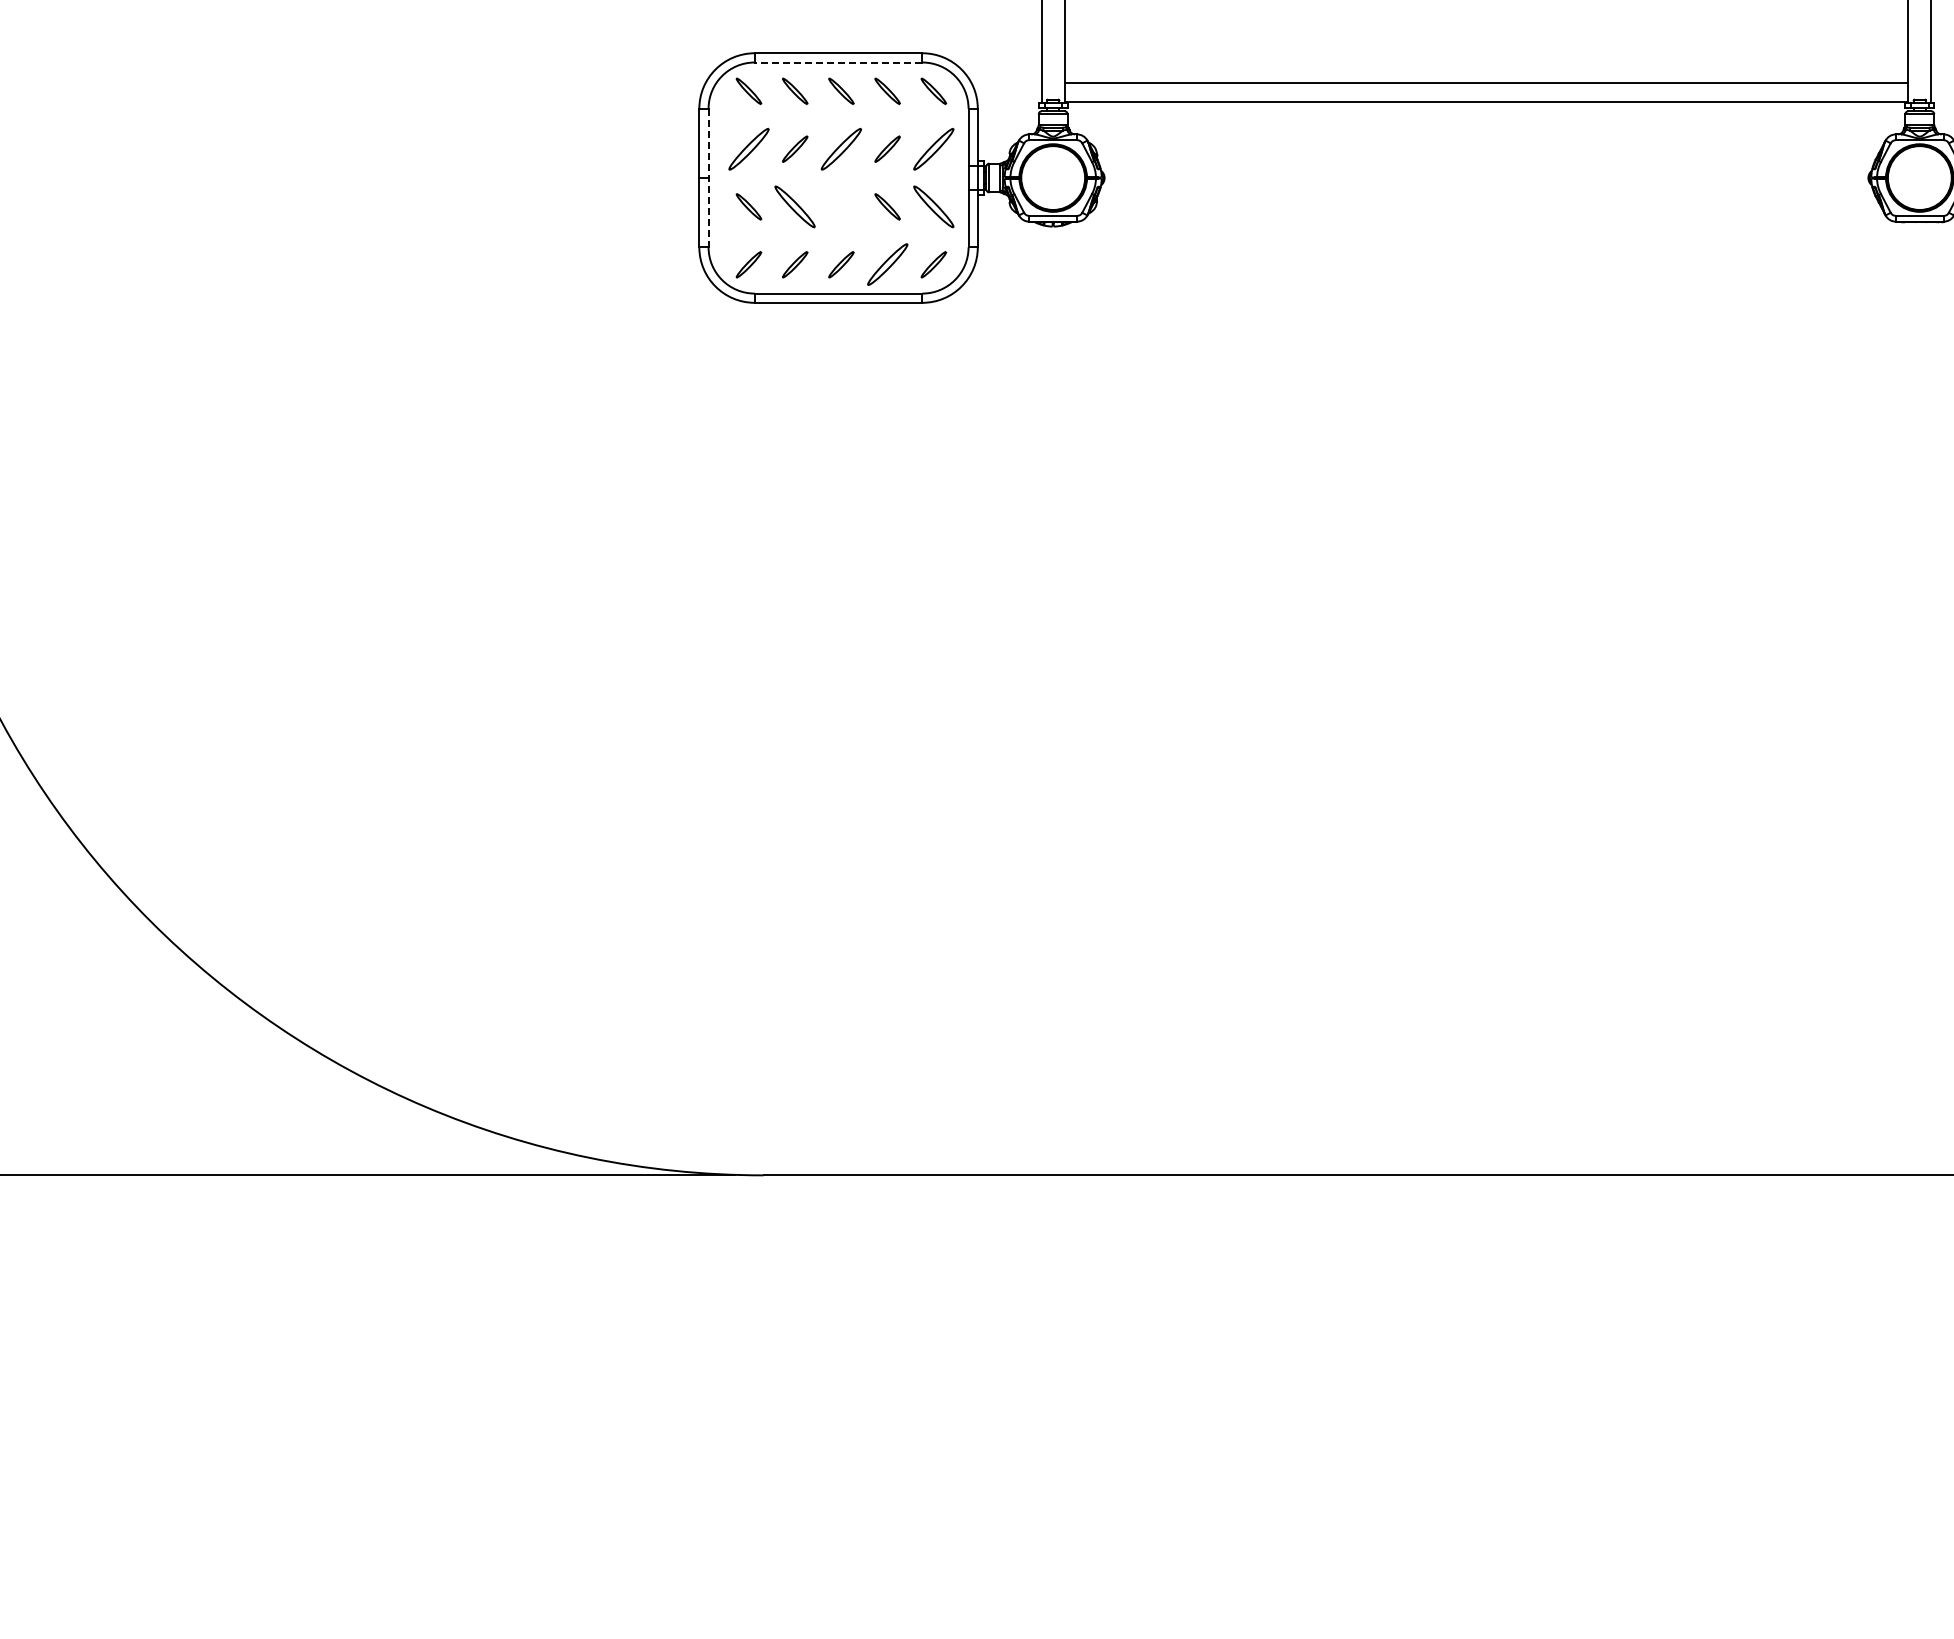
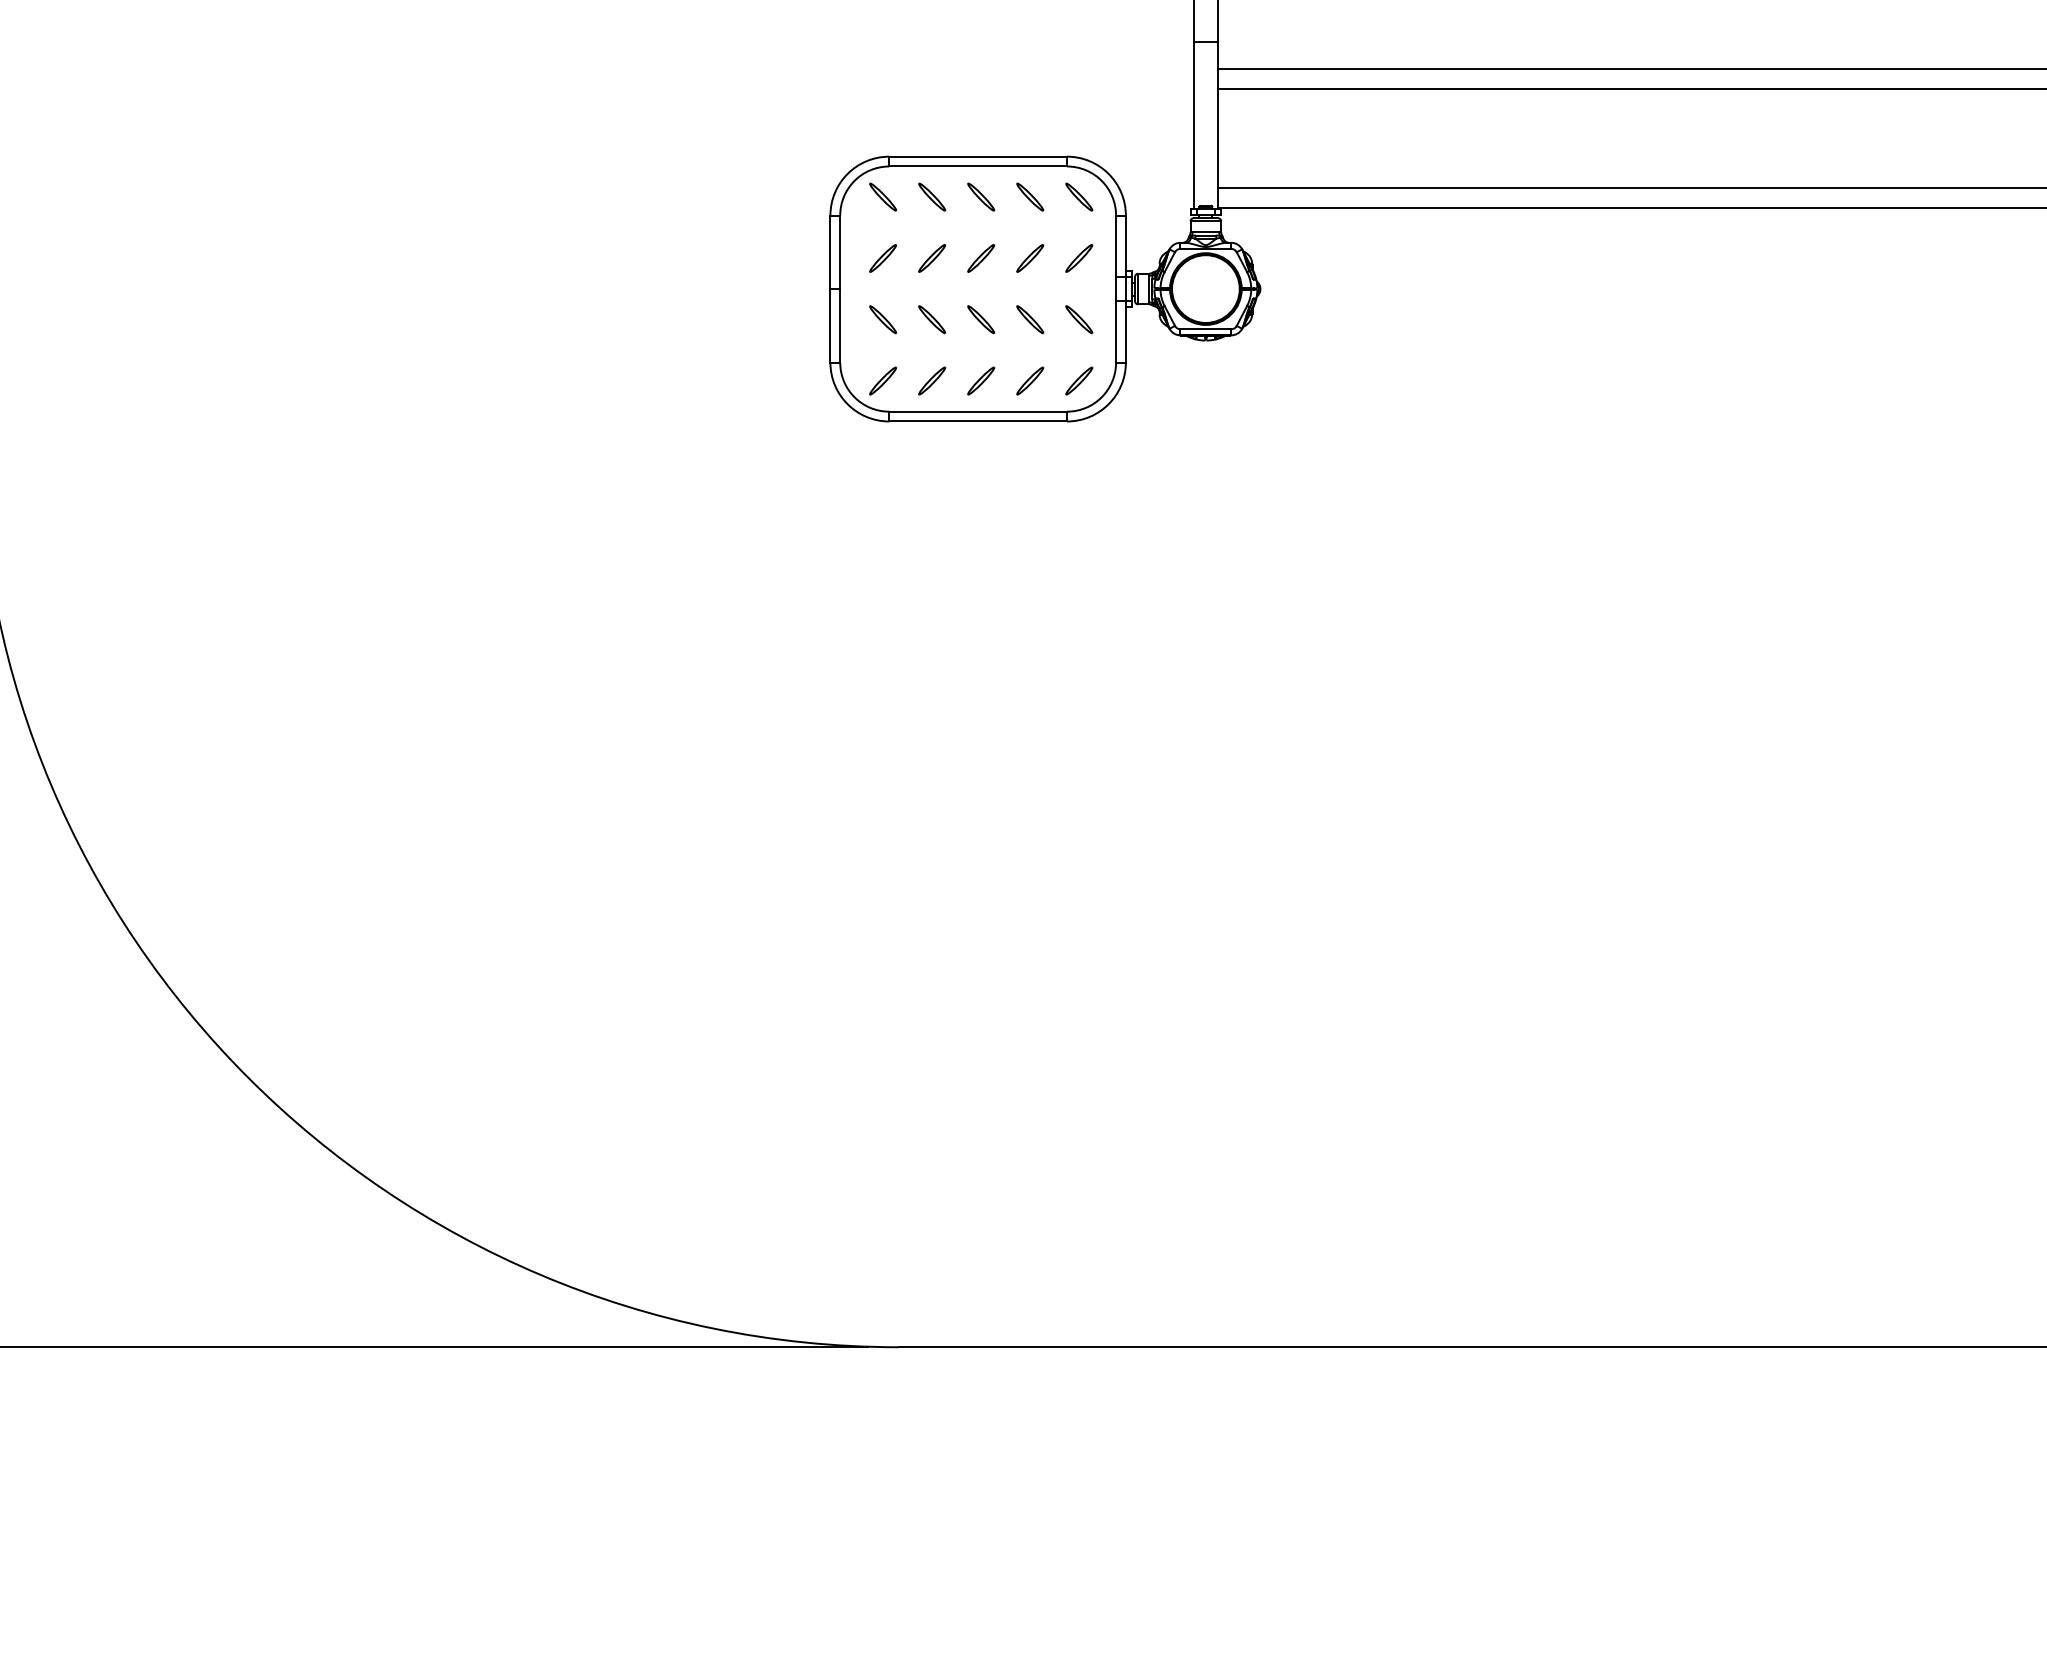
line: (838, 62) -> (978, 166), dashed -> solid
part: (748, 148) -> (882, 257), size x0.62
part: (841, 148) -> (981, 257), size x0.62
part: (933, 148) -> (1078, 257), size x0.62
line: (708, 178) -> (840, 289), dashed -> solid
part: (795, 206) -> (932, 319), size x0.62
part: (841, 206) -> (981, 319), added
part: (933, 206) -> (1078, 319), size x0.62
part: (887, 264) -> (1030, 380), size x0.62

